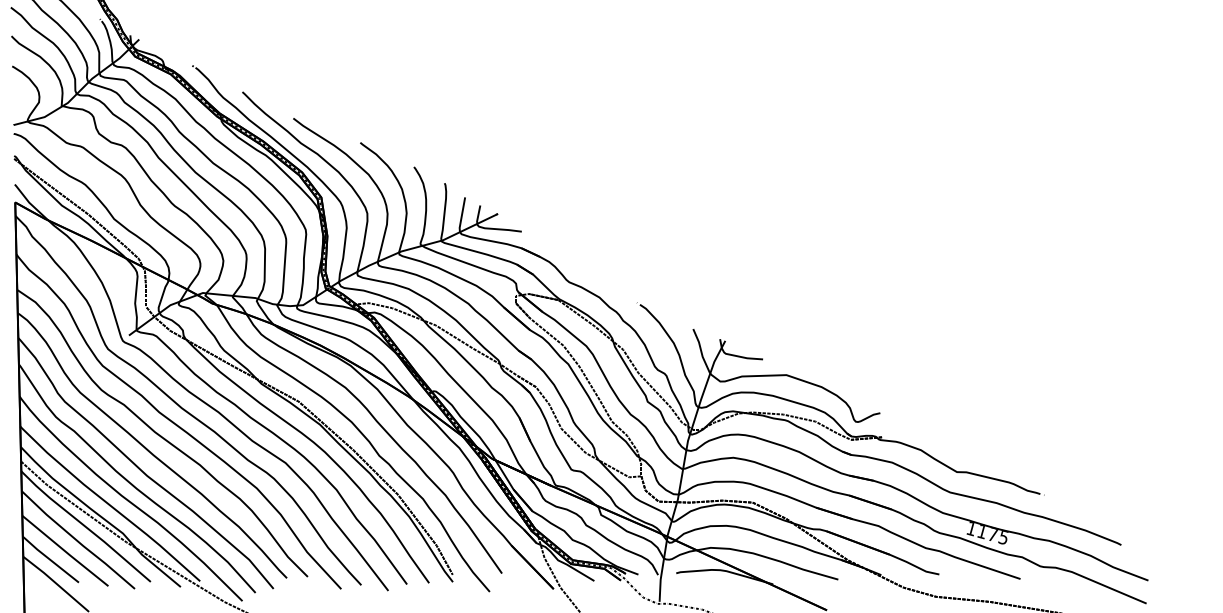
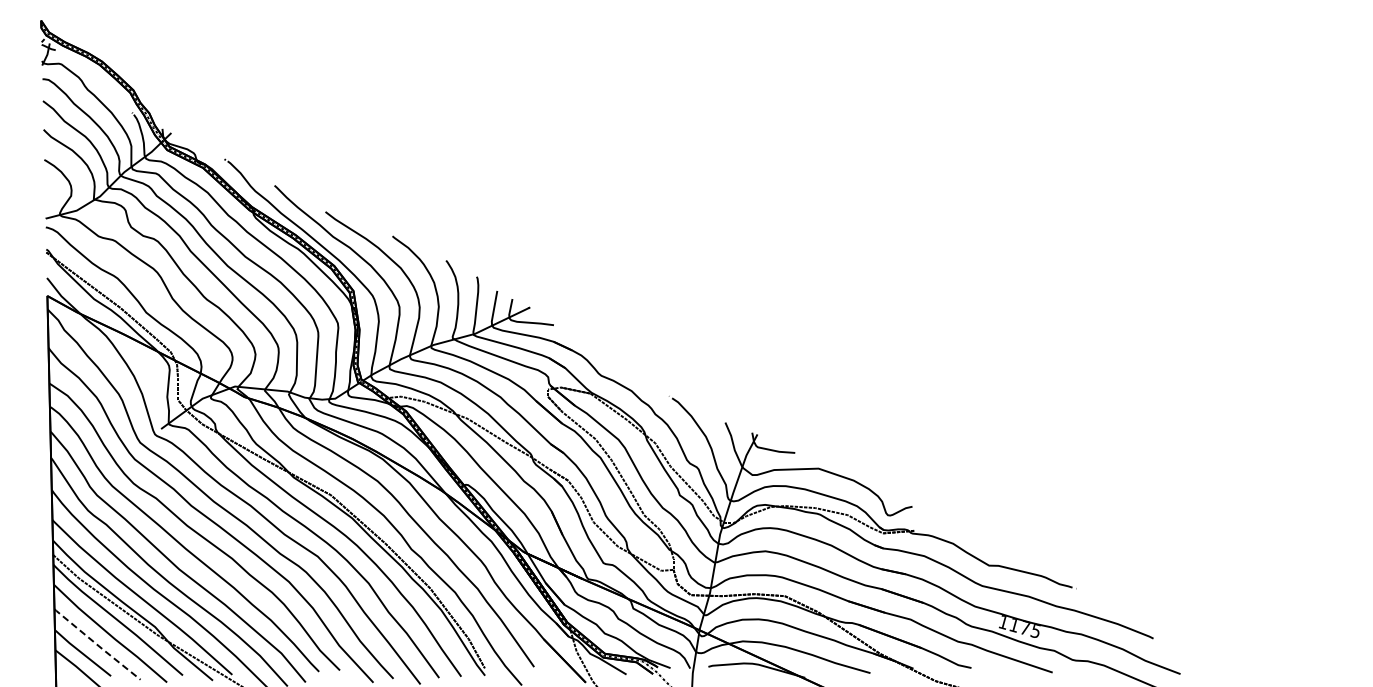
line: (65, 550) -> (97, 644), solid -> dashed

